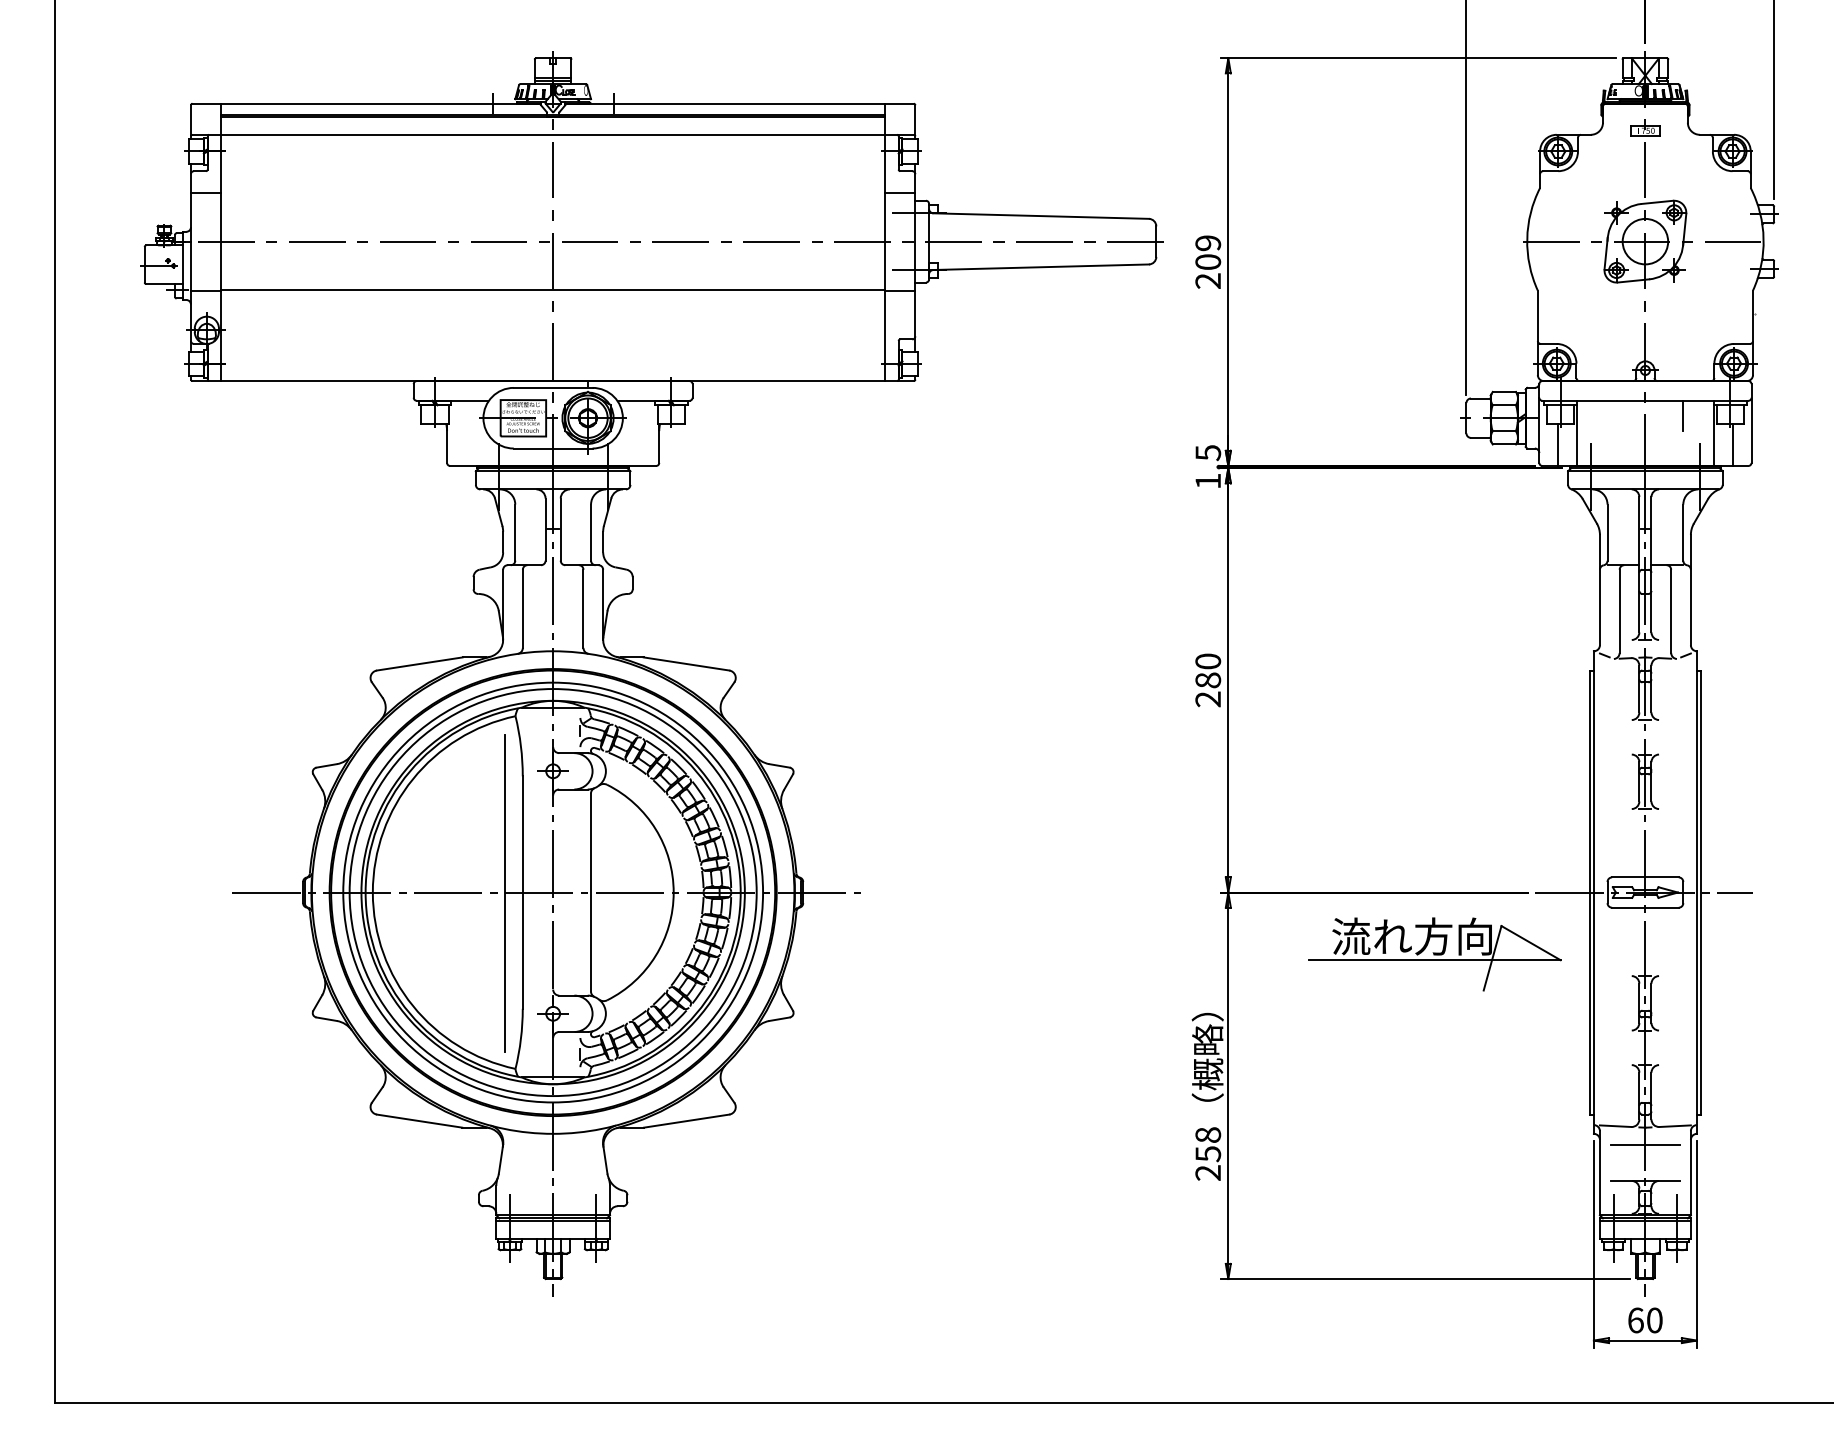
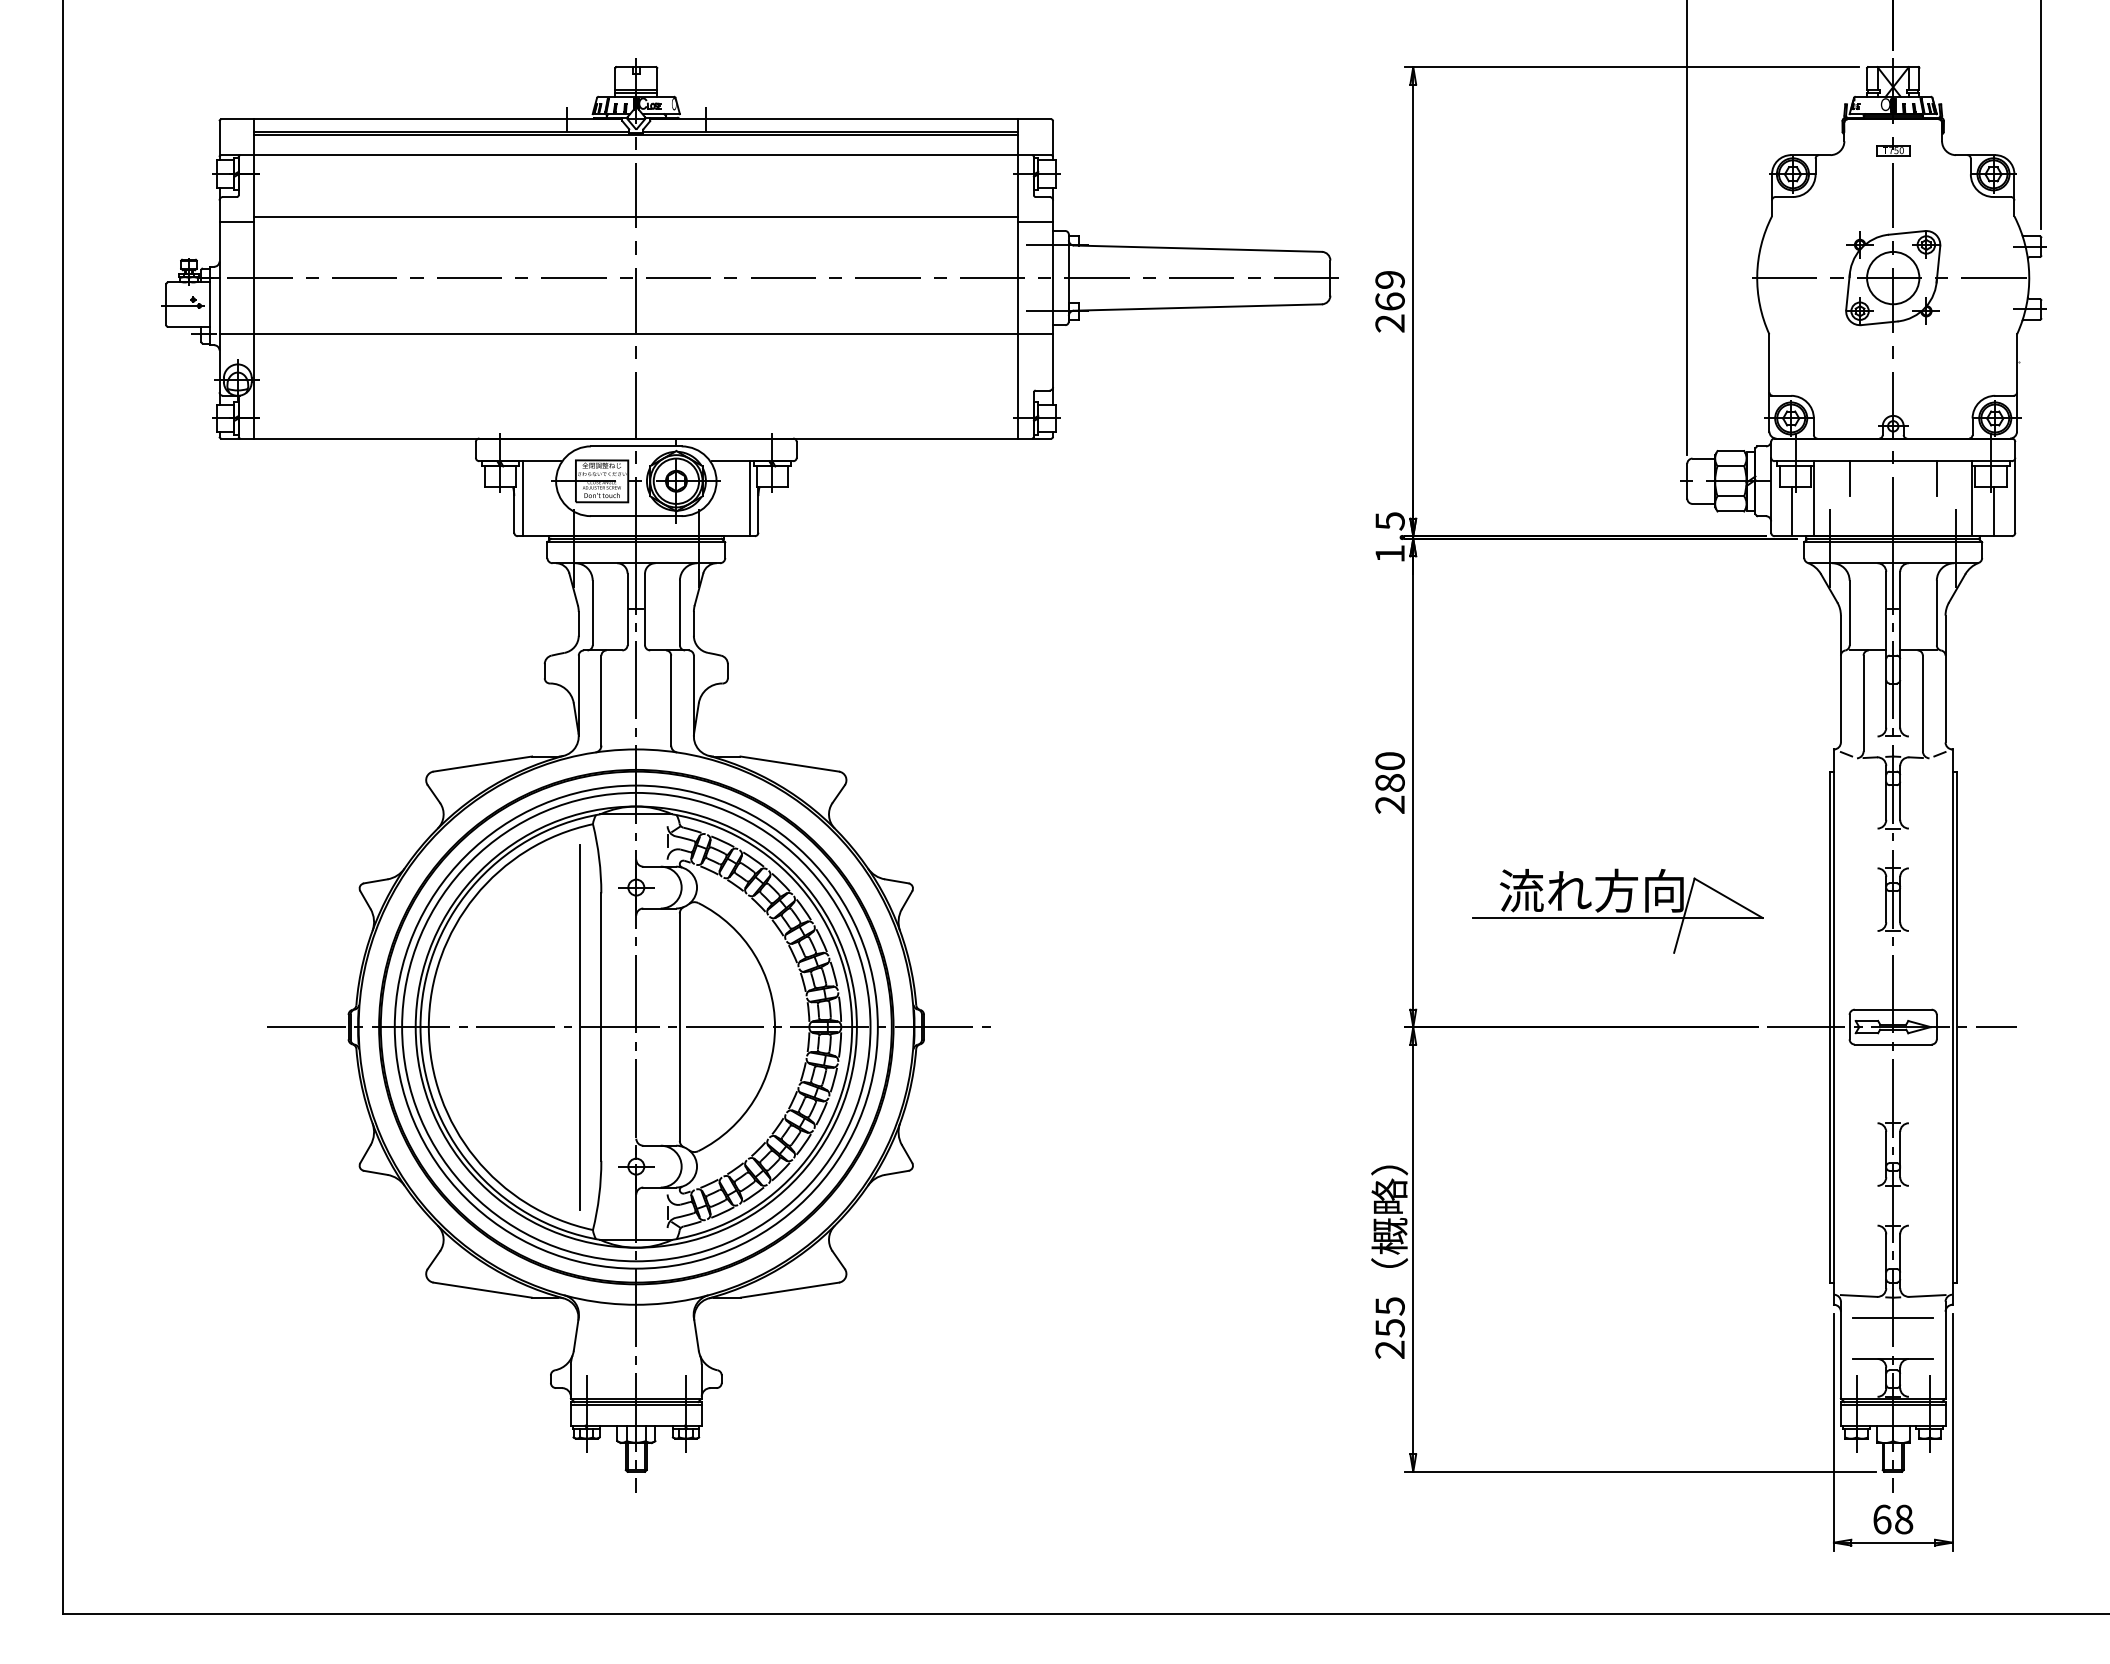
line: (553, 188) -> (636, 216), added
text: (1207, 261) -> (1389, 301), 209 -> 269
line: (1607, 415) -> (1849, 478), added
line: (454, 433) -> (522, 498), added
line: (651, 433) -> (749, 498), added
part: (1434, 953) -> (1617, 910), moved
text: (1207, 1135) -> (1389, 1306), 258 -> 255
text: (1655, 1320) -> (1904, 1519), 60 -> 68

